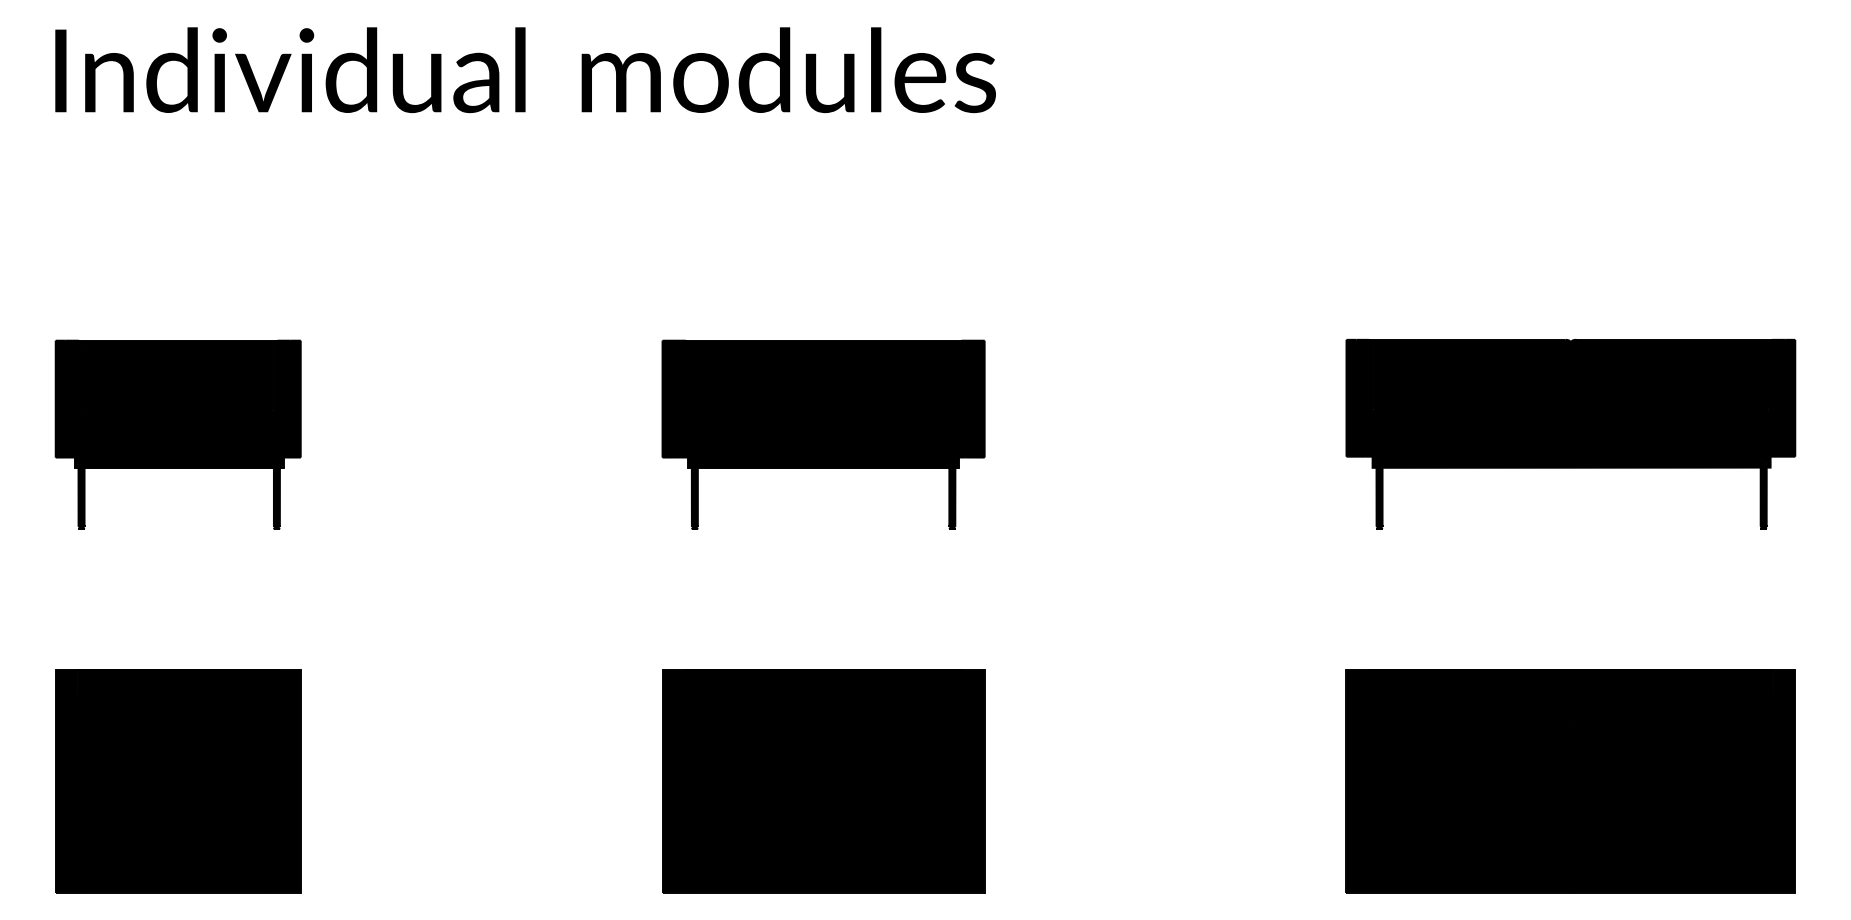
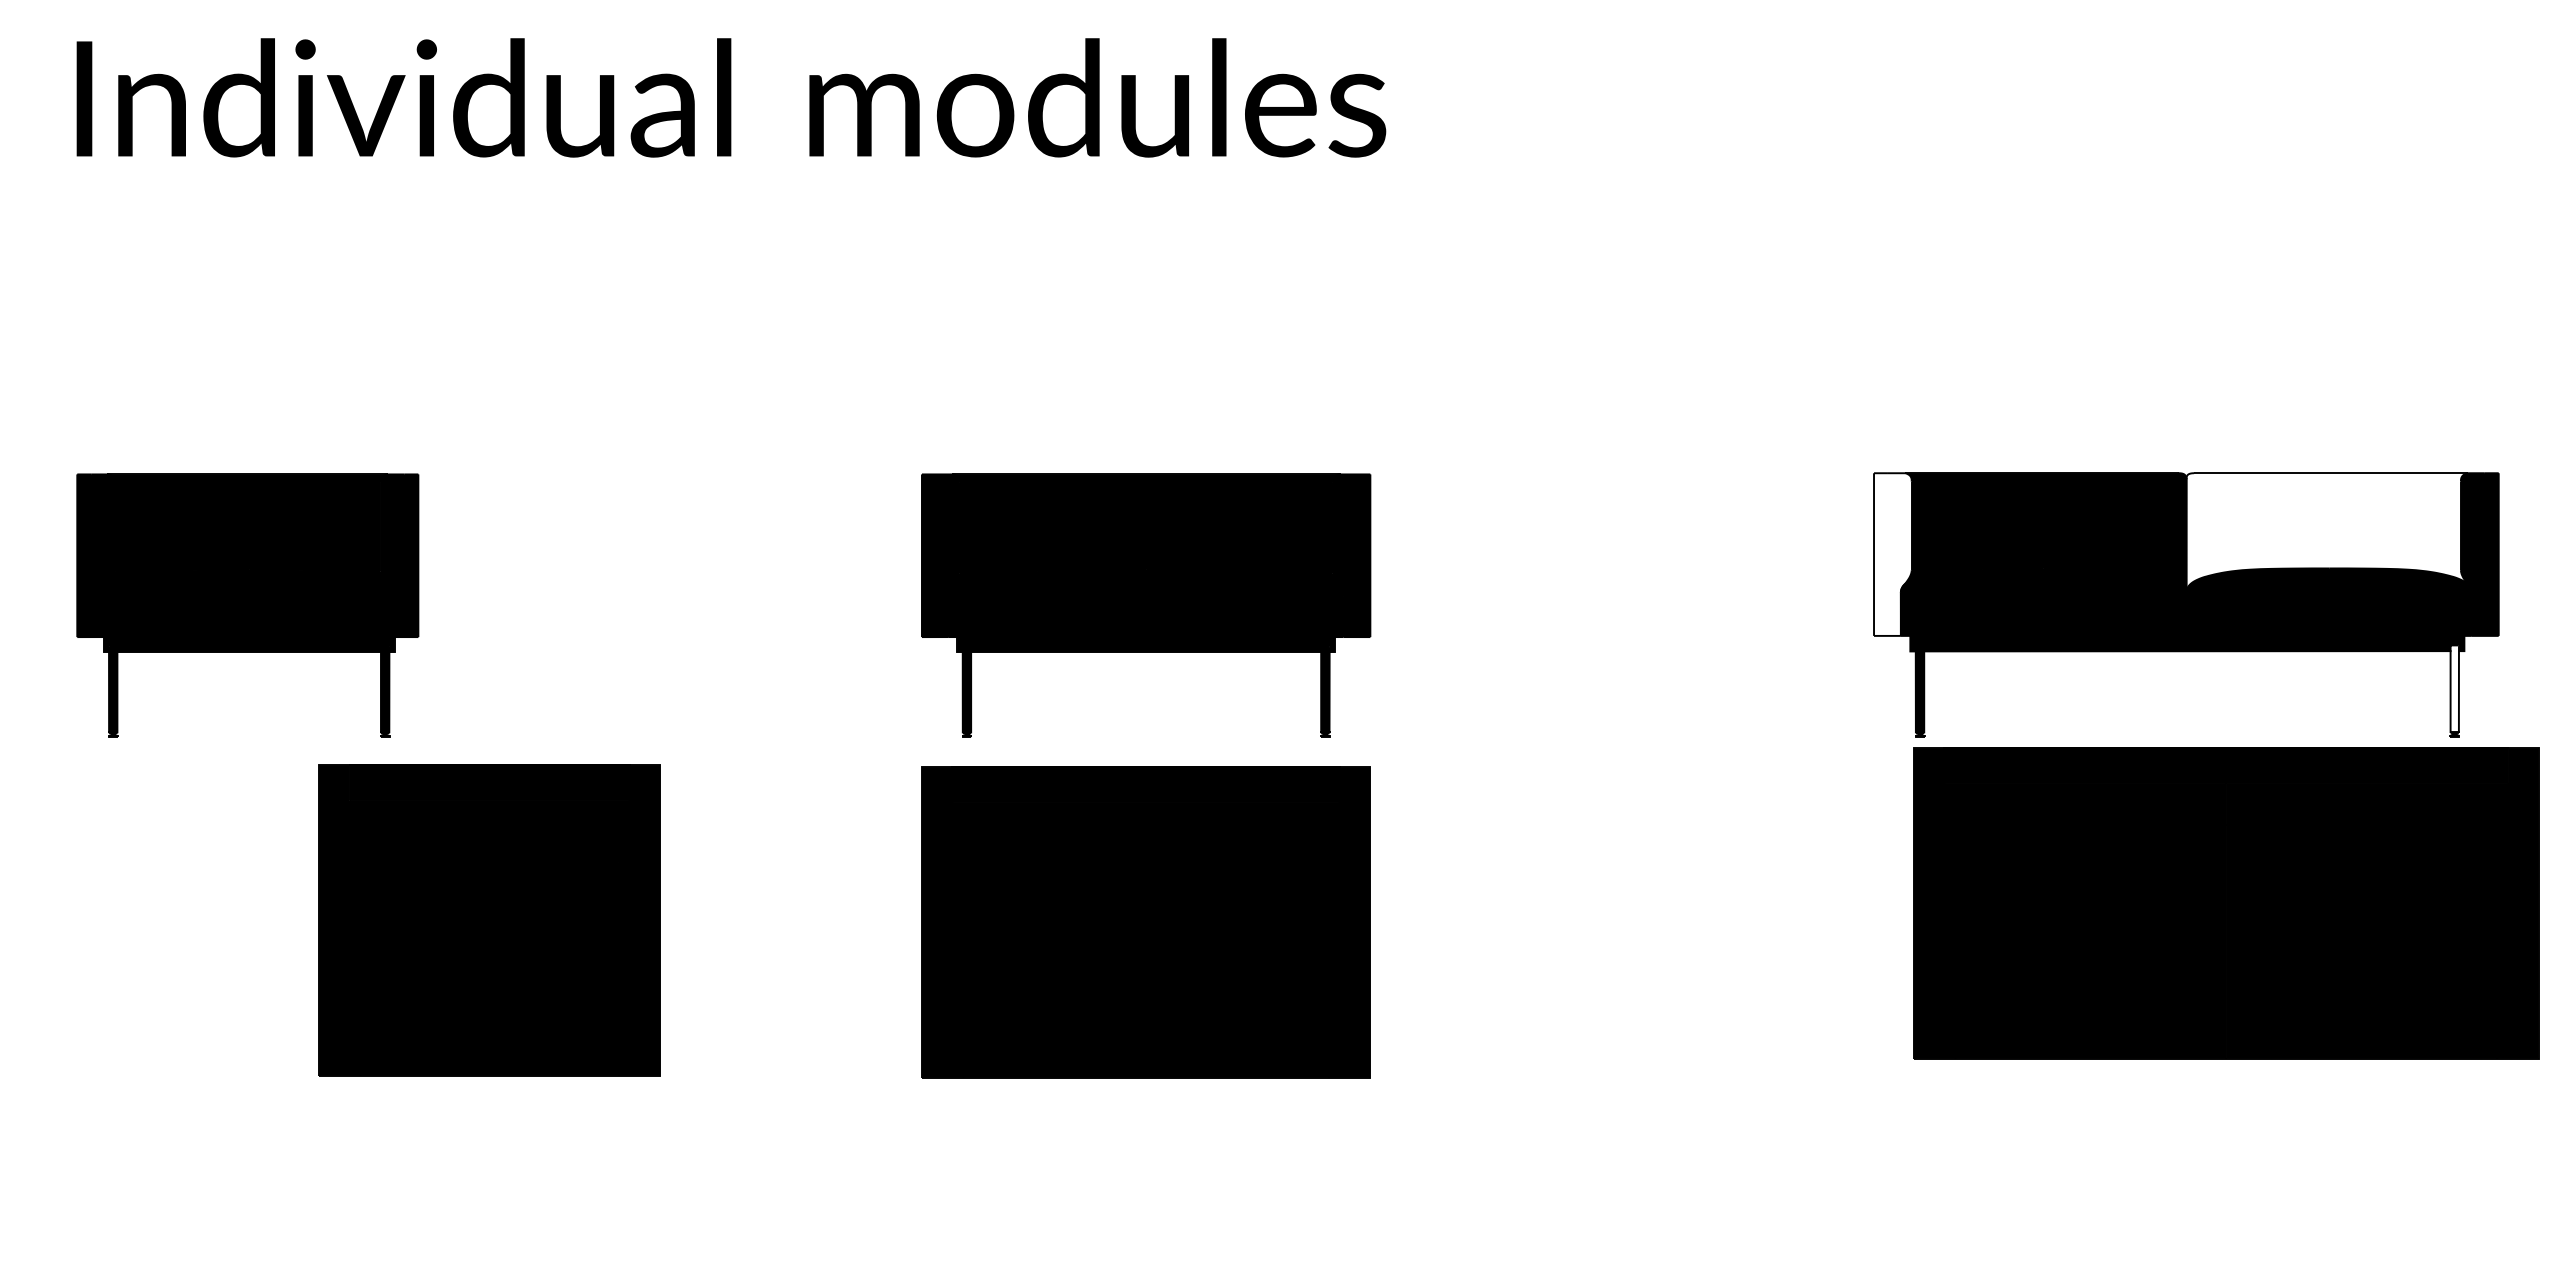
fill: (1672, 381) -> (2327, 531), removed
fill: (1359, 398) -> (1892, 554), removed
fill: (1763, 494) -> (2454, 688), removed
part: (178, 781) -> (489, 920), moved
part: (823, 781) -> (1145, 922), moved
part: (1570, 781) -> (2226, 903), moved

